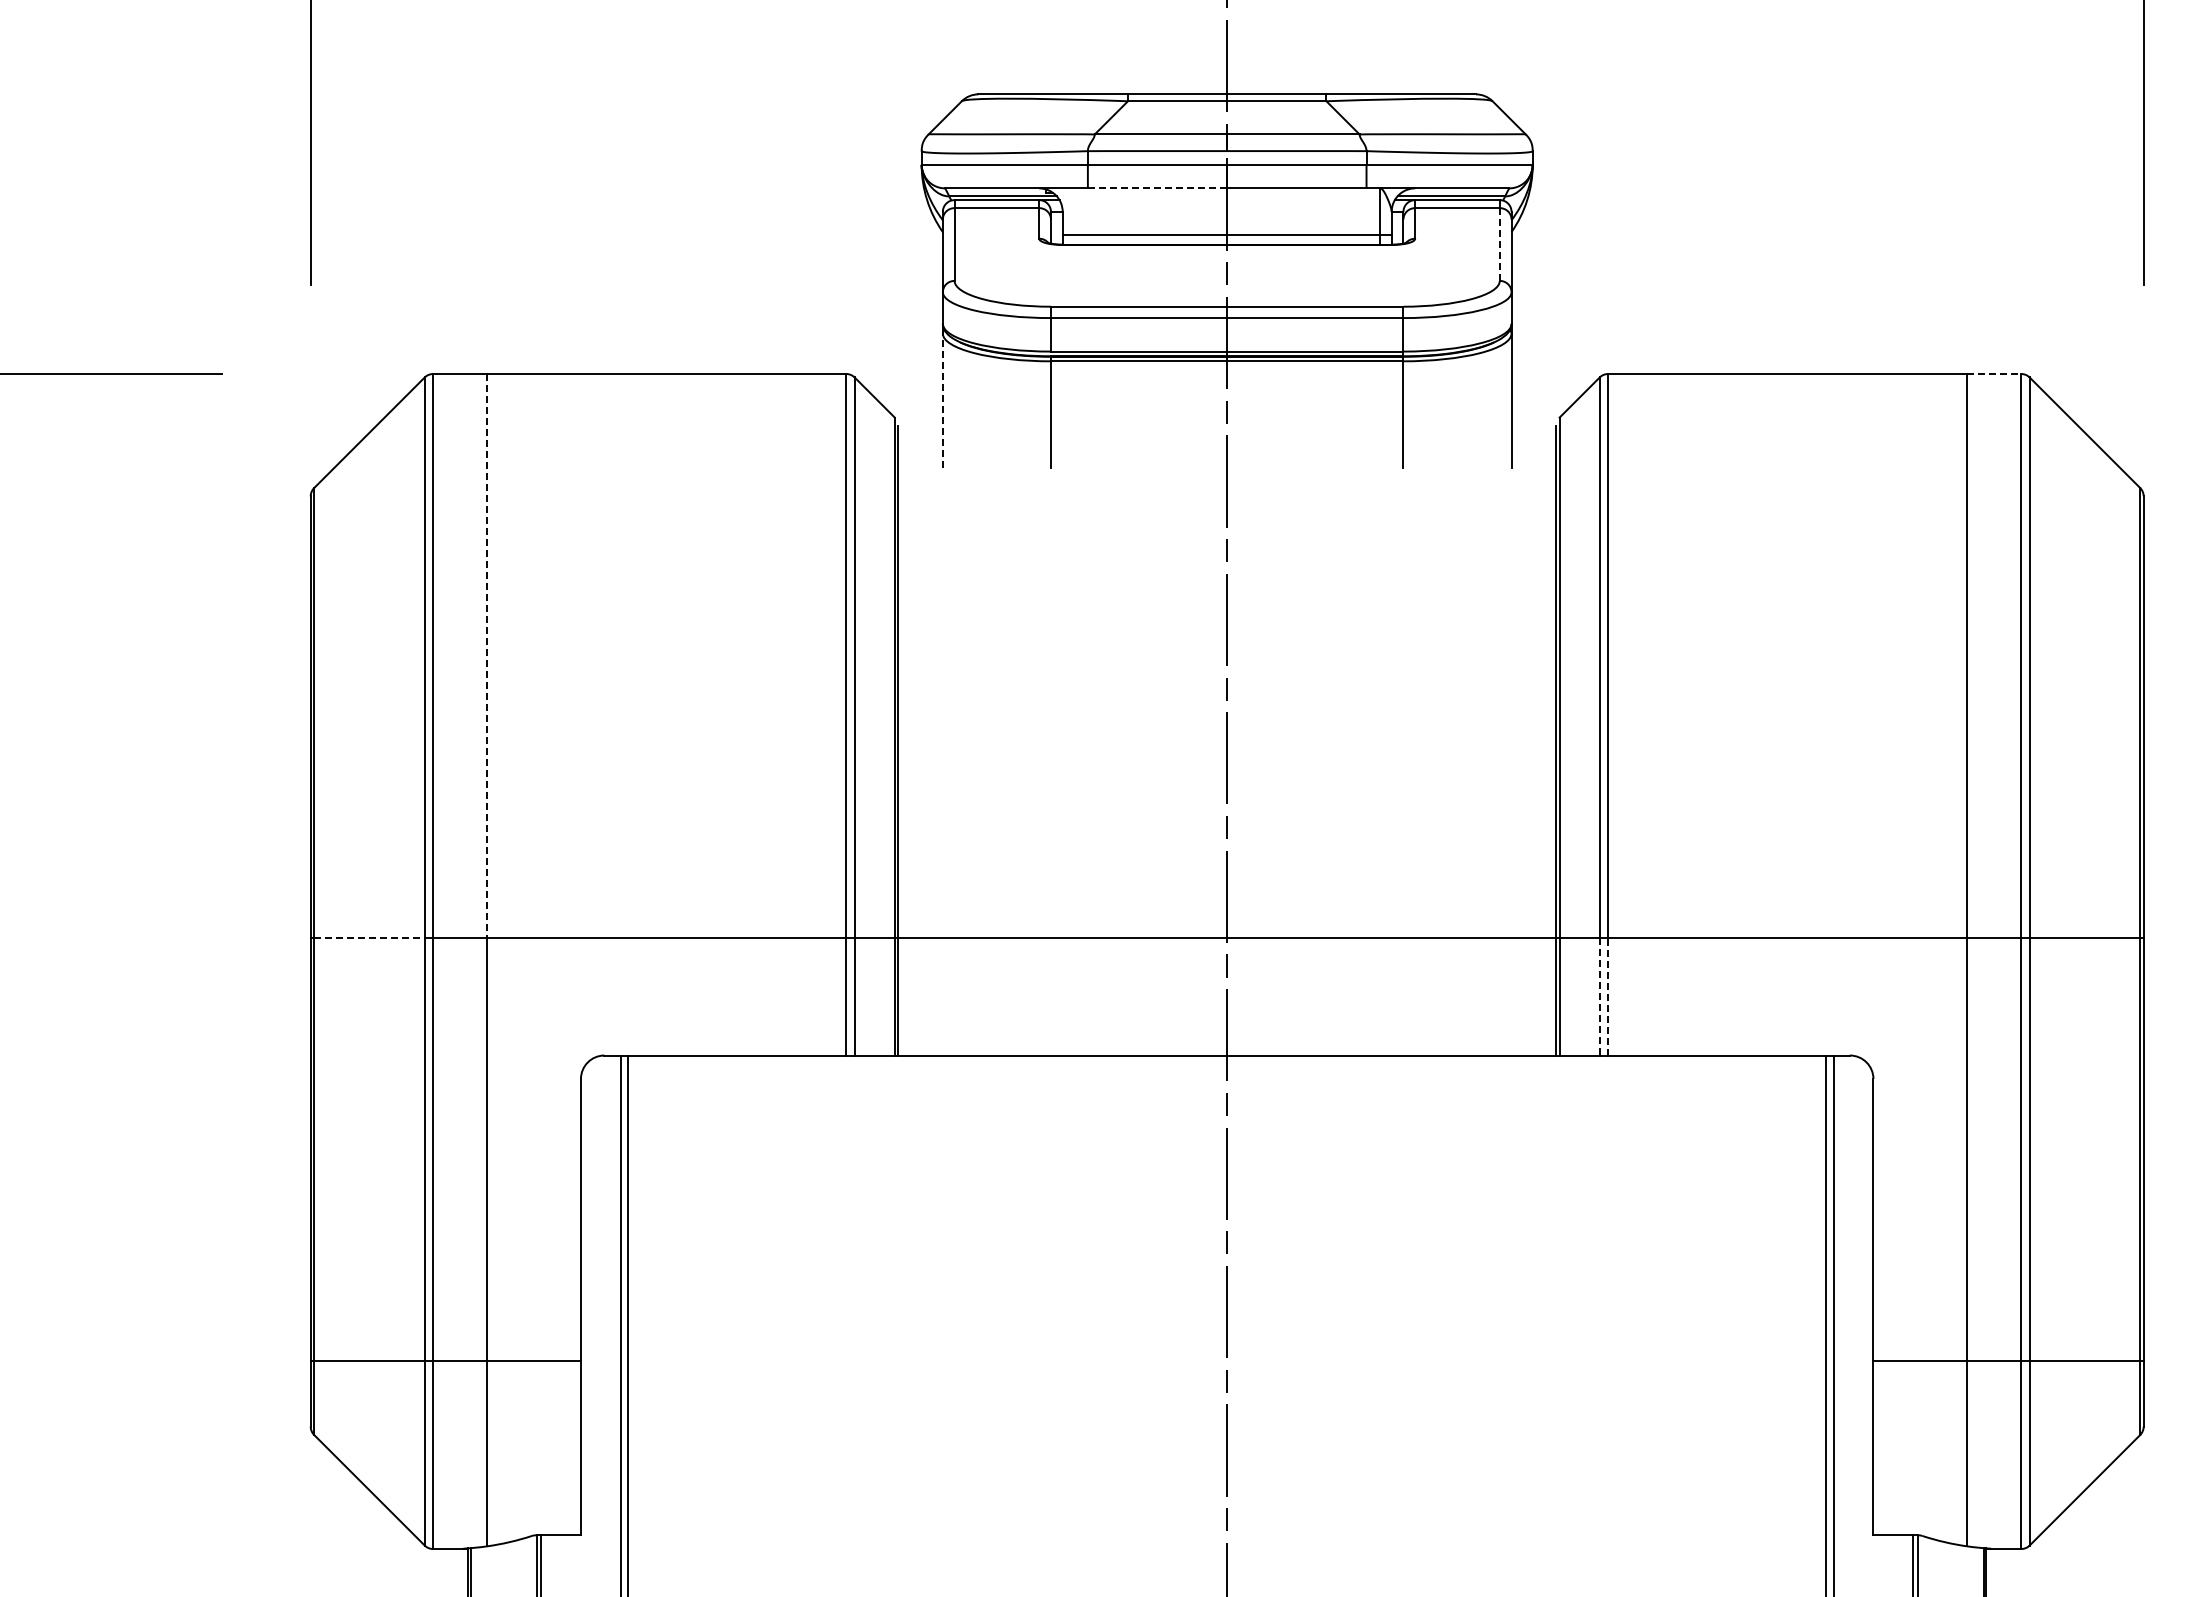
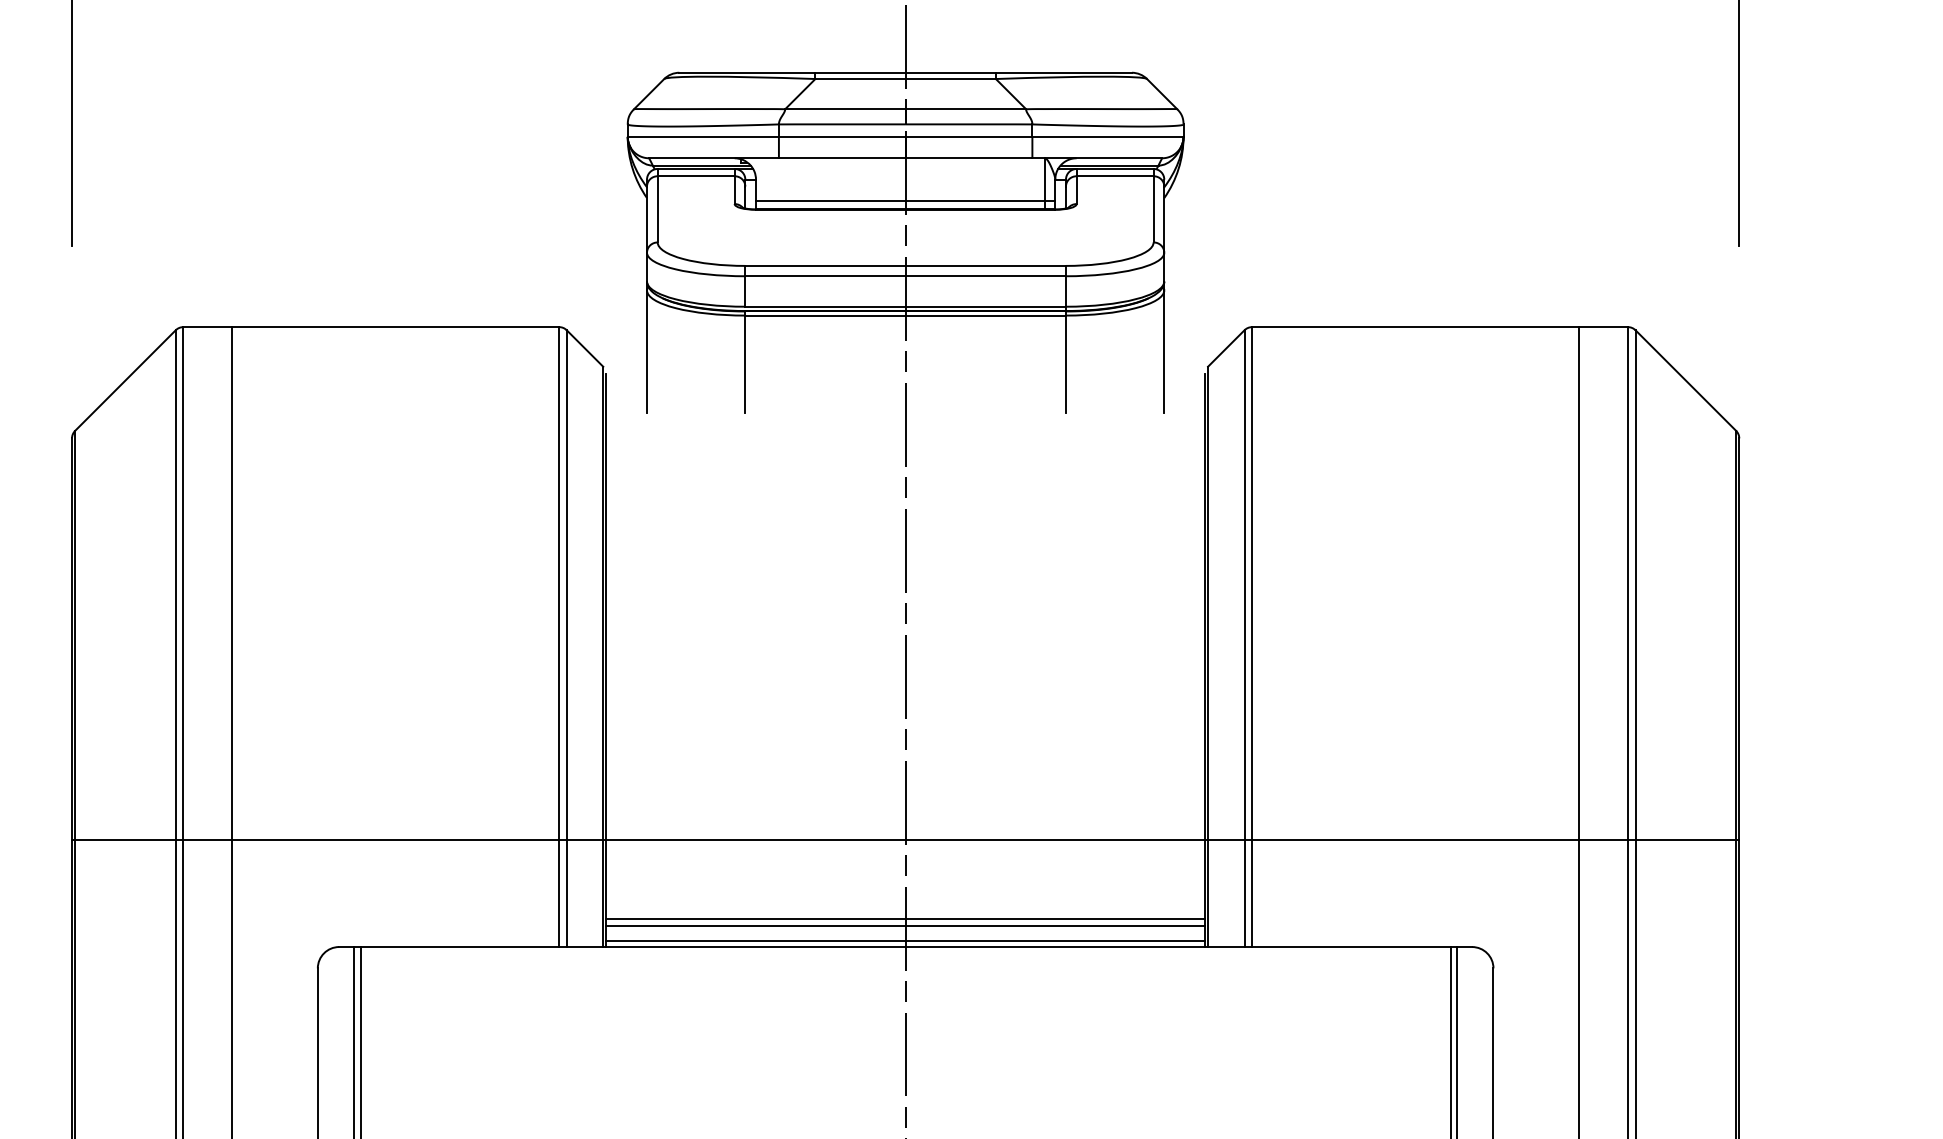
line: (1157, 188) -> (842, 158), dashed -> solid
line: (1499, 245) -> (1153, 210), dashed -> solid
line: (1994, 374) -> (1603, 327), dashed -> solid
line: (942, 400) -> (646, 351), dashed -> solid
line: (486, 656) -> (231, 584), dashed -> solid
line: (369, 938) -> (125, 840), dashed -> solid
line: (1599, 996) -> (1244, 893), dashed -> solid
line: (1608, 996) -> (1252, 893), dashed -> solid
line: (1227, 1024) -> (905, 918), added
line: (1227, 1032) -> (905, 926), added
line: (1227, 1048) -> (905, 940), added

